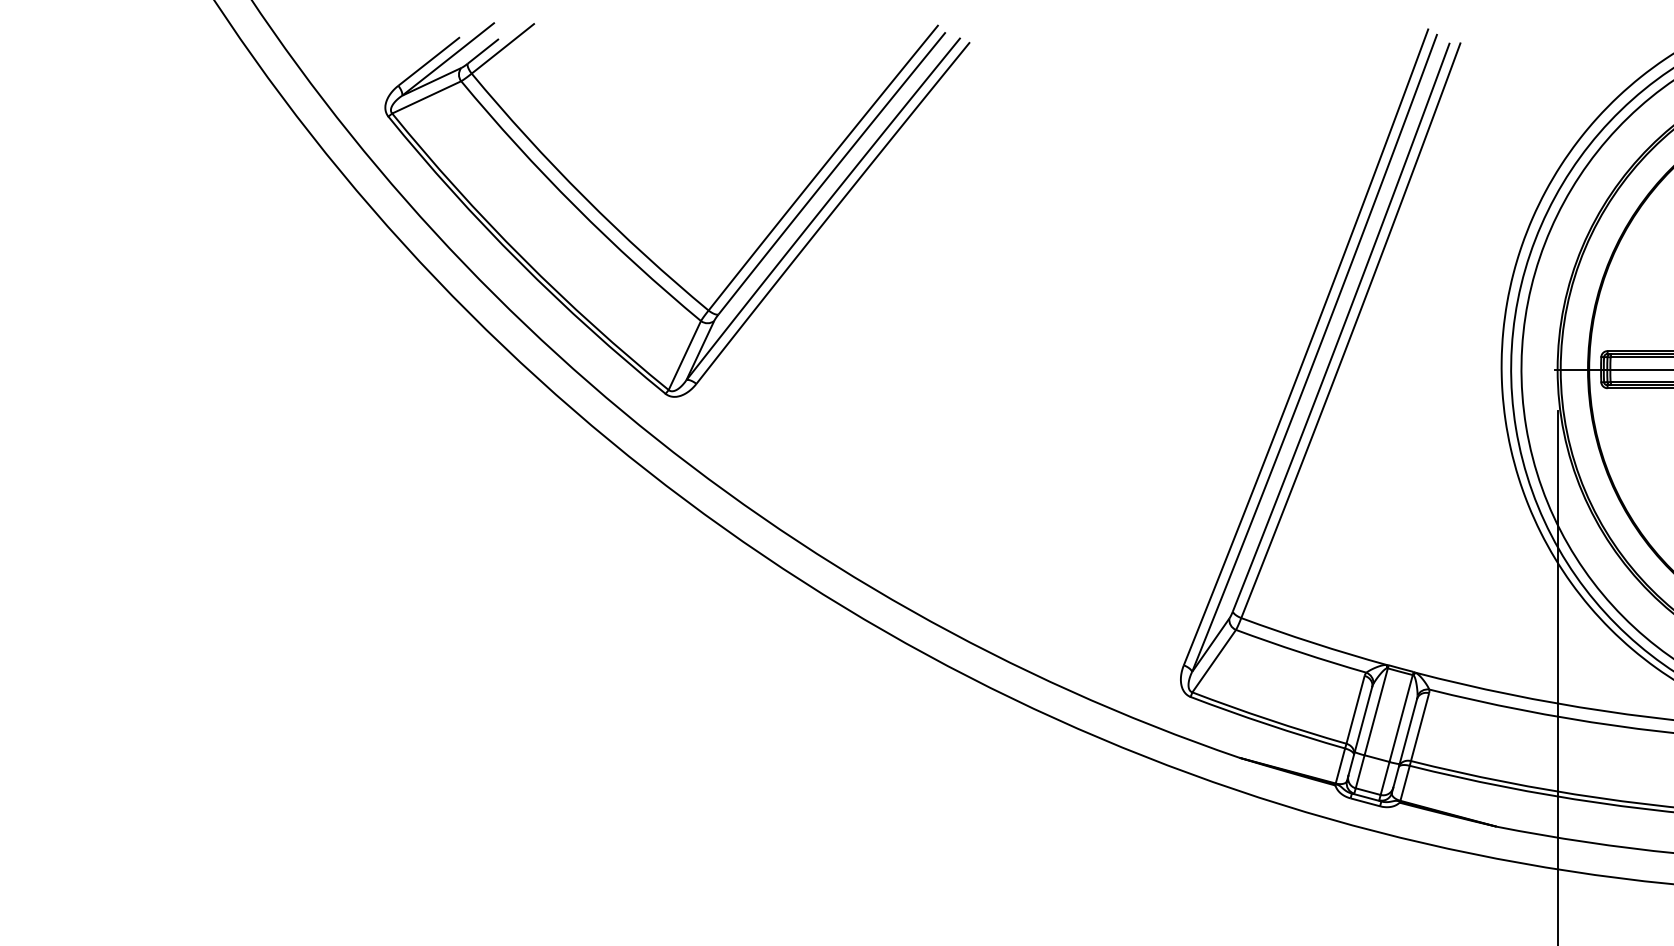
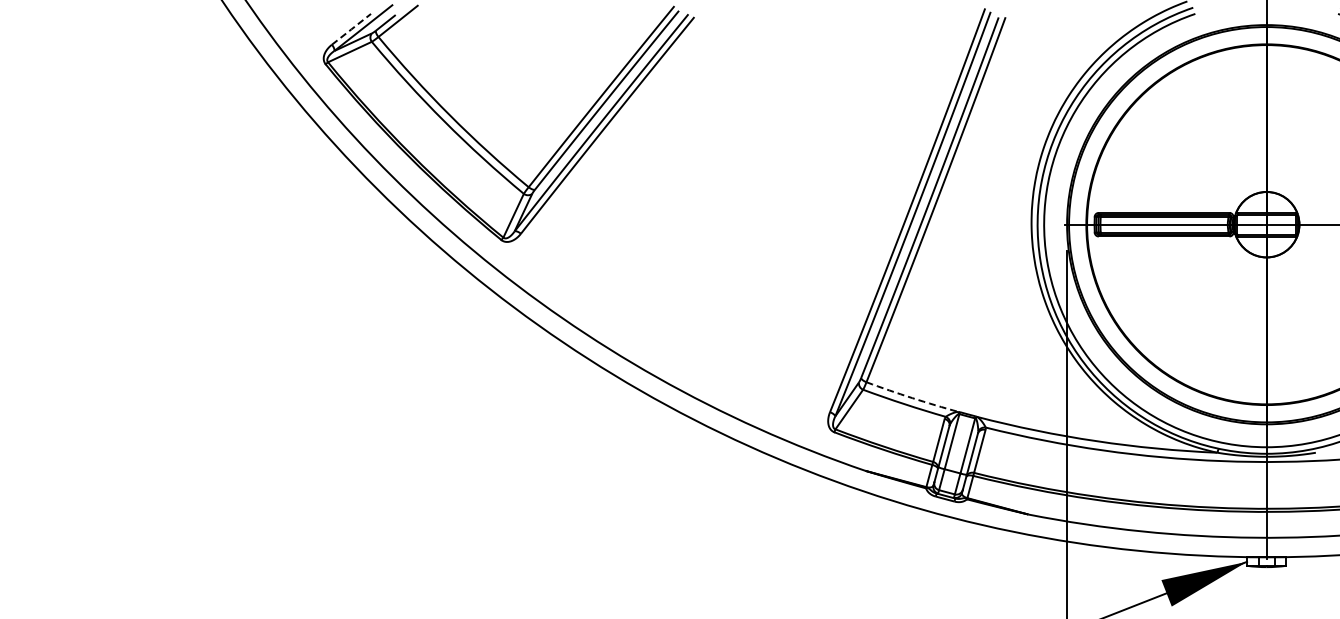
line: (429, 61) -> (351, 29), solid -> dashed
arc: (1313, 643) -> (912, 398), solid -> dashed

